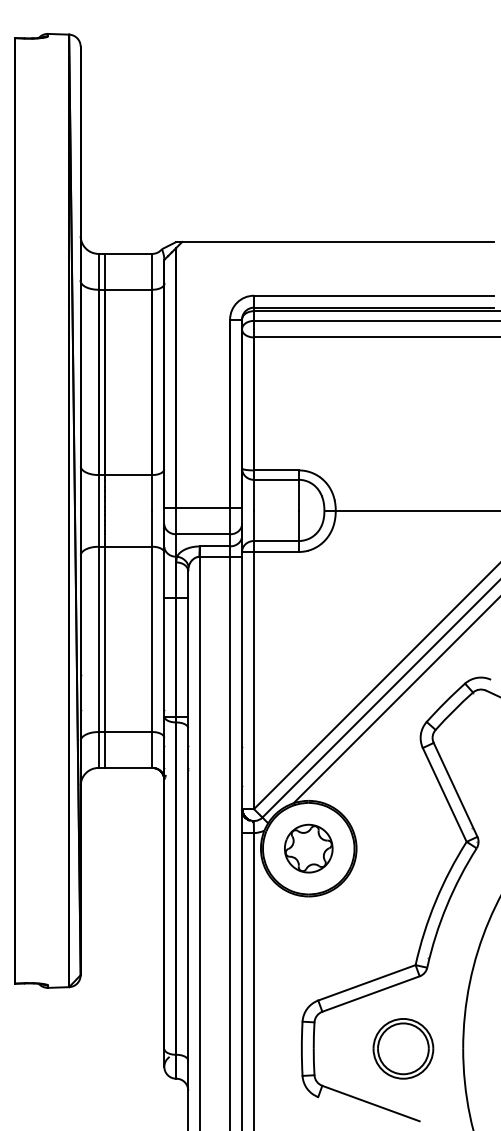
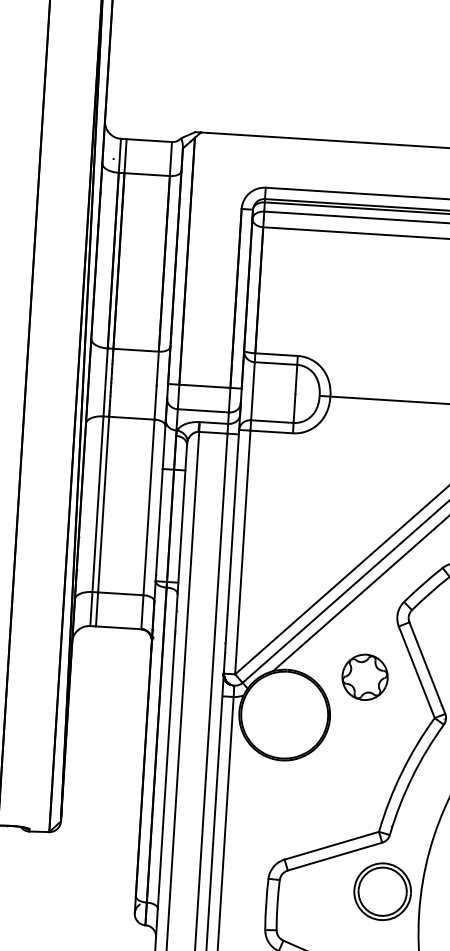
part: (308, 848) -> (364, 677), moved
part: (403, 1048) -> (382, 891), moved

